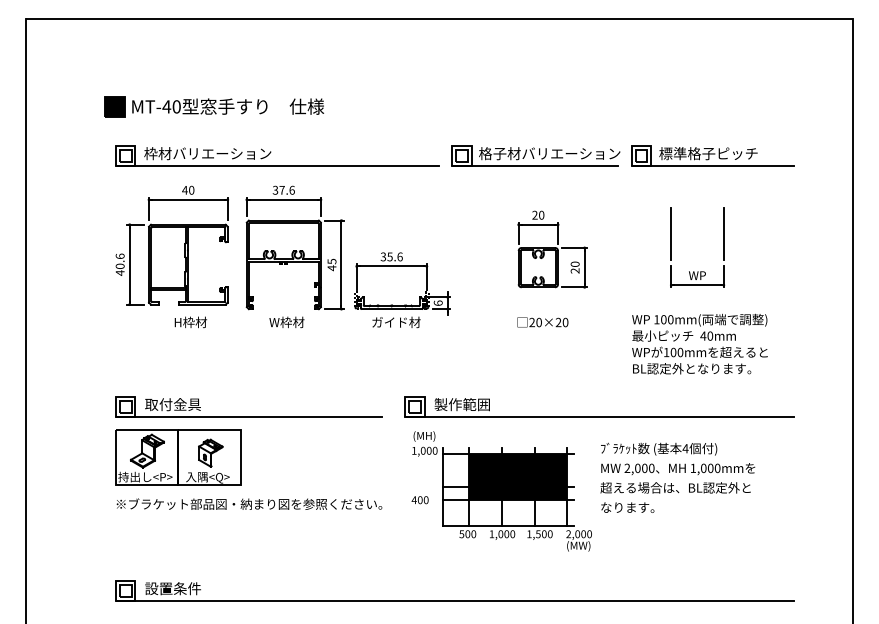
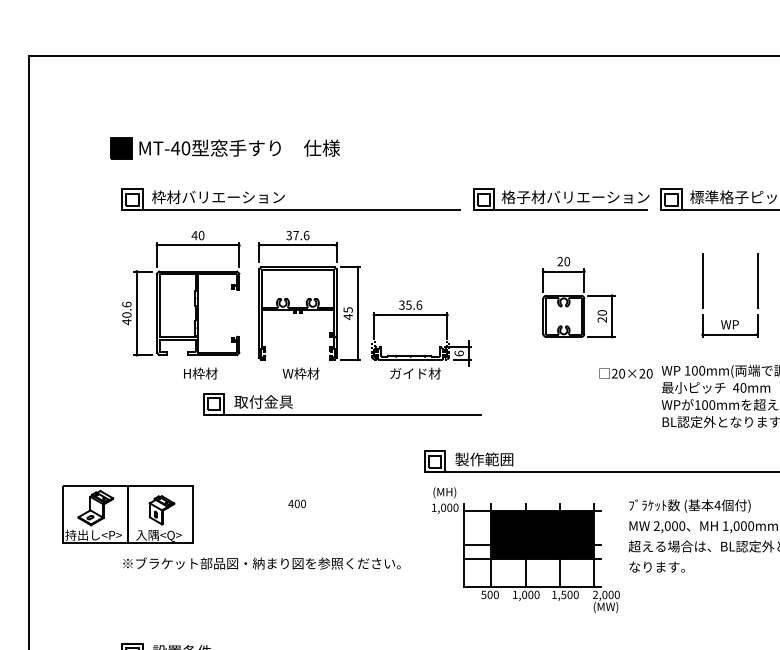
text: (542, 322) -> (625, 373), moved
part: (248, 416) -> (342, 414), moved
part: (178, 457) -> (128, 514), moved
text: (419, 500) -> (296, 504), moved

